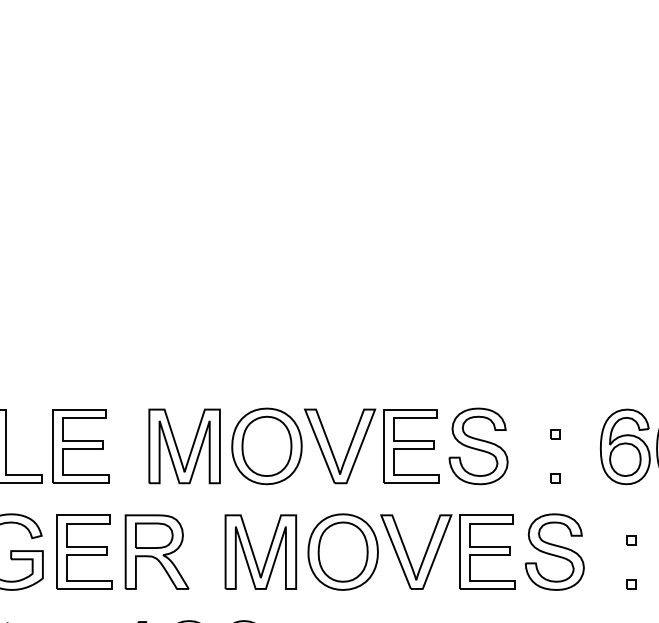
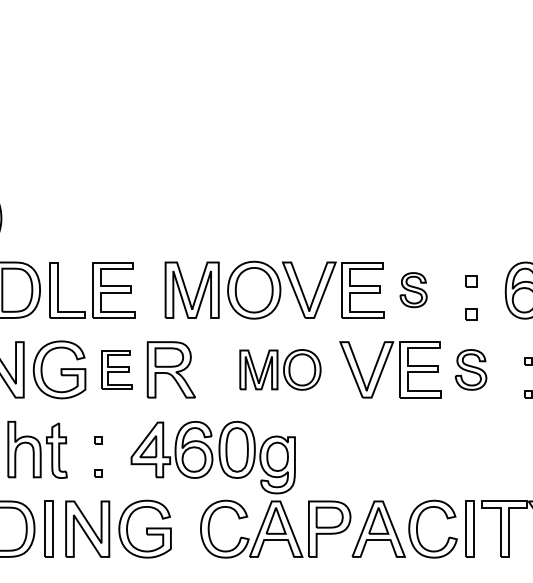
part: (555, 434) -> (471, 281), size x1.6
part: (478, 445) -> (413, 289), size x0.6
part: (555, 478) -> (471, 314), size x1.6
part: (84, 551) -> (116, 369), size x0.7
part: (301, 551) -> (280, 369), size x0.7
part: (553, 551) -> (470, 369), size x0.7

